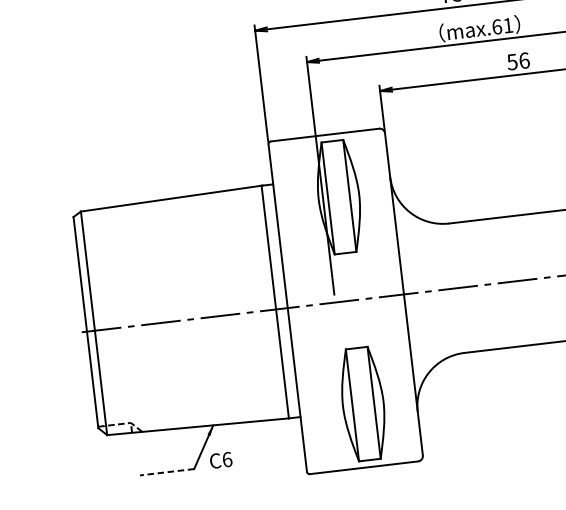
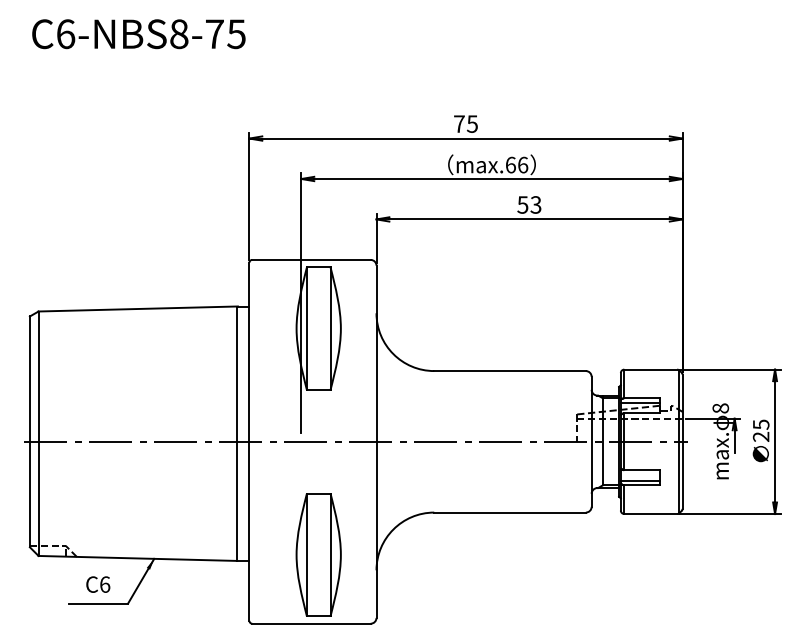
text: (508, 25) -> (523, 164), max.61 -> max.66
text: (523, 60) -> (535, 204), 56 -> 53
text: (221, 460) -> (98, 584), moved
line: (167, 472) -> (98, 603), dashed -> solid

